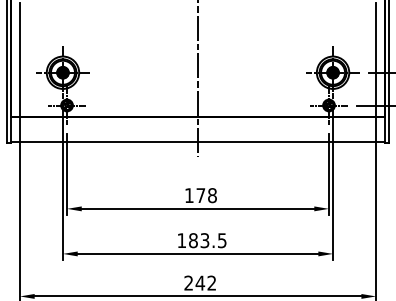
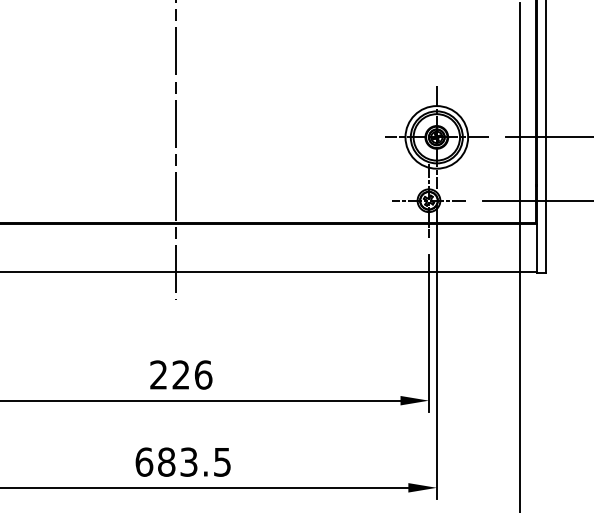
text: (201, 195) -> (182, 374), 178 -> 226
text: (181, 240) -> (143, 461), 183.5 -> 683.5

